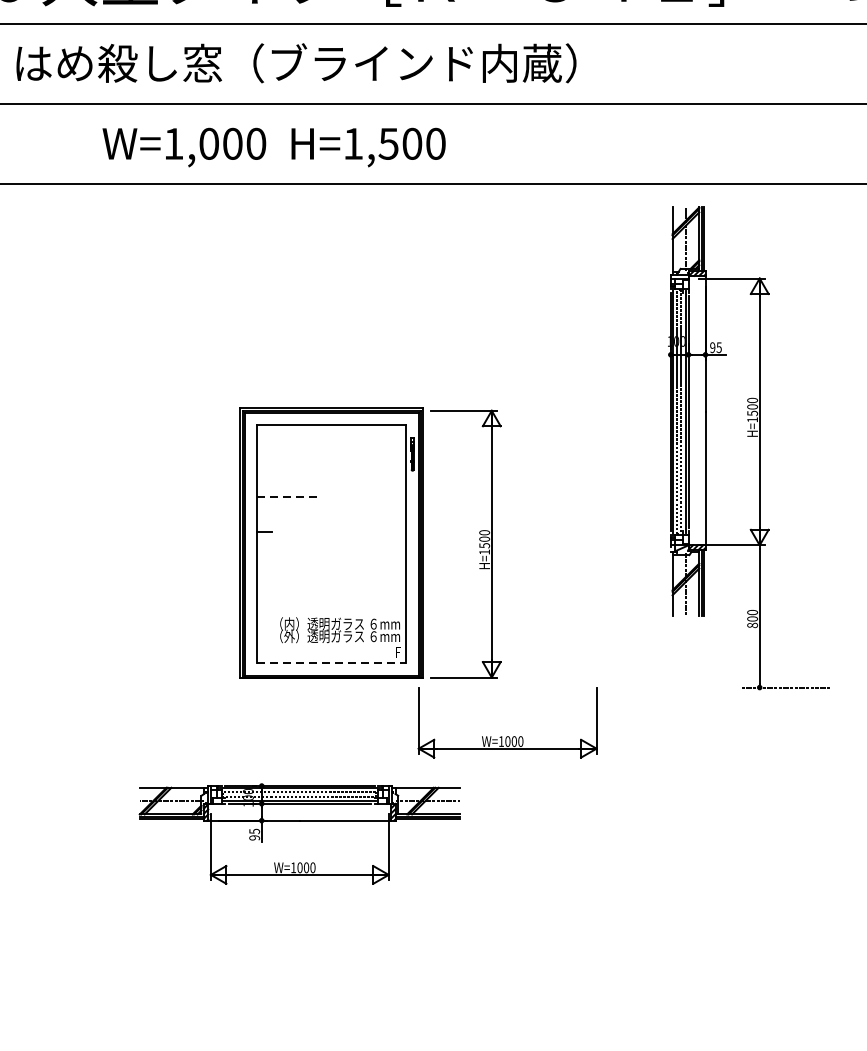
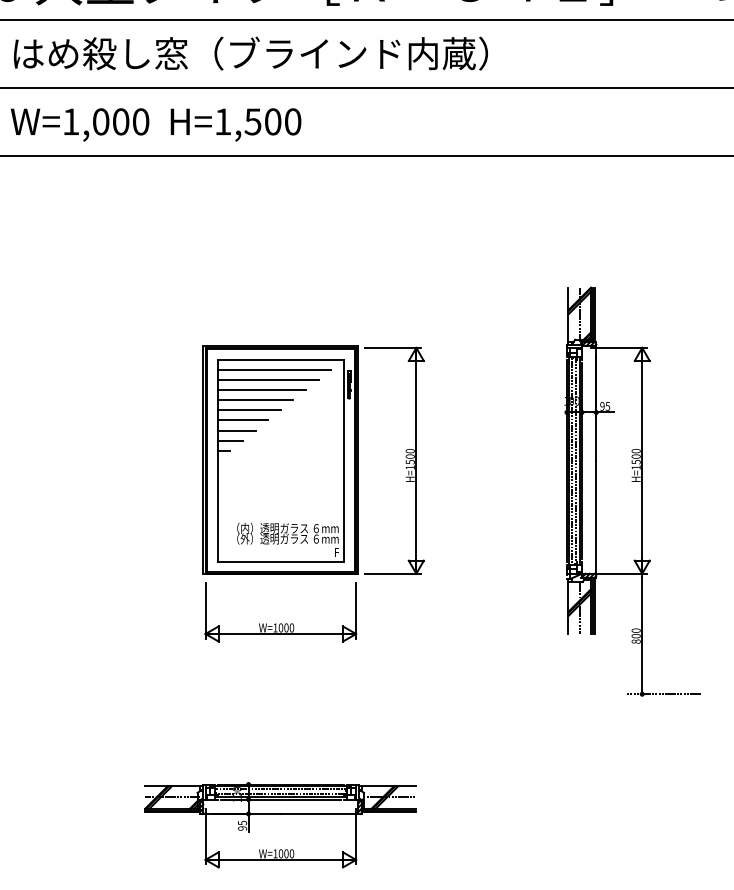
text: (273, 146) -> (155, 124), moved
line: (324, 437) -> (274, 370), added
part: (748, 448) -> (632, 491), moved
line: (315, 449) -> (267, 380), added
line: (308, 461) -> (261, 390), added
line: (301, 472) -> (255, 400), added
line: (293, 484) -> (248, 410), added
line: (287, 496) -> (243, 420), dashed -> solid
line: (279, 508) -> (236, 430), added
line: (271, 520) -> (229, 440), added
line: (332, 663) -> (281, 561), dashed -> solid
part: (507, 736) -> (280, 623), moved
part: (299, 834) -> (280, 825), moved

